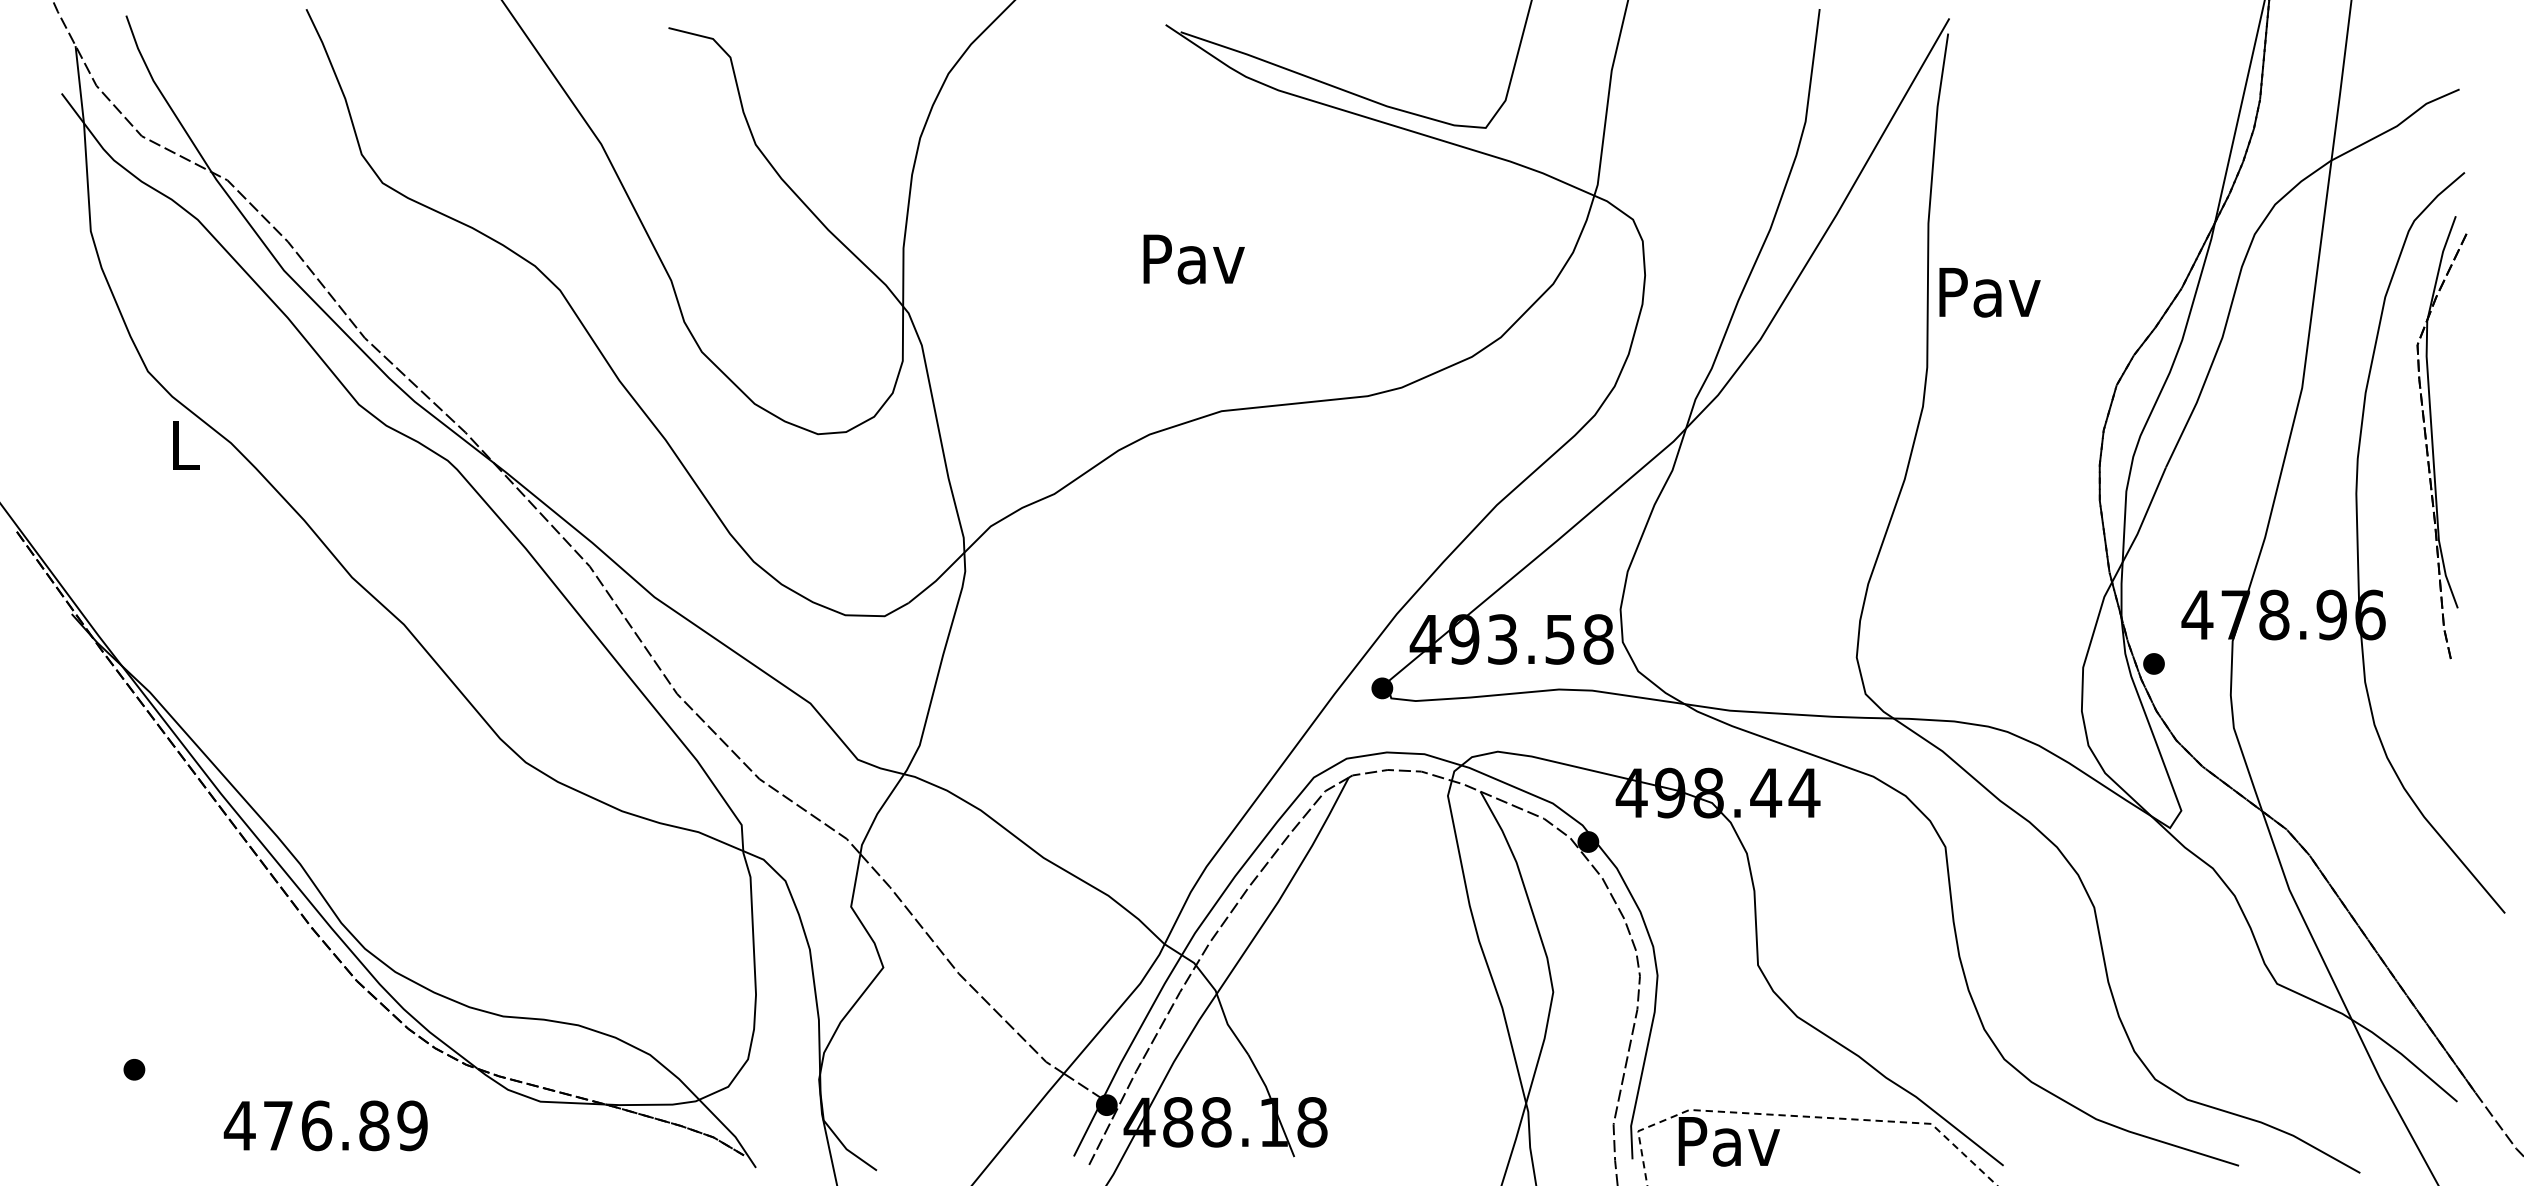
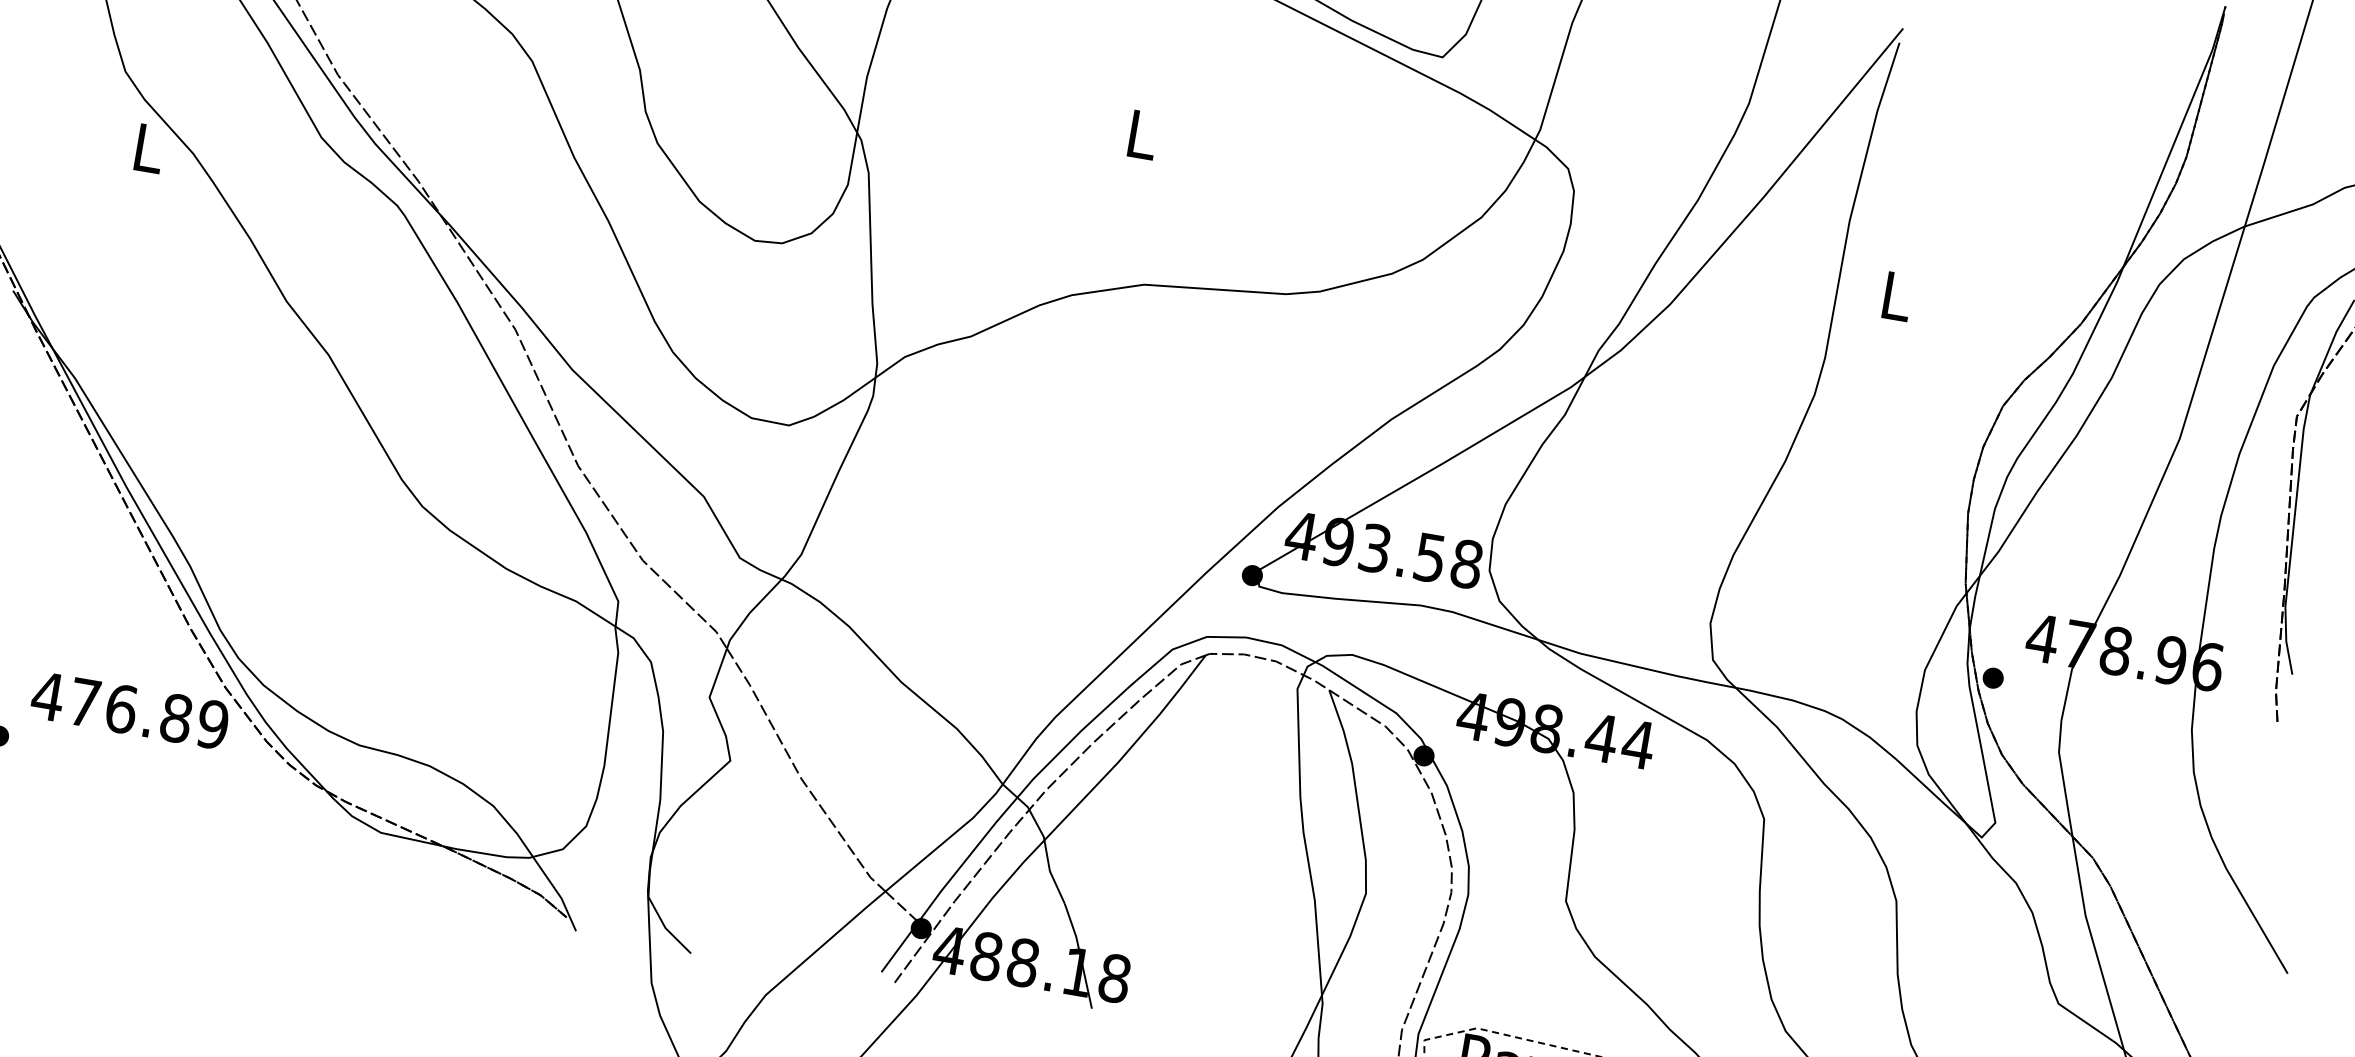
text: (1193, 259) -> (1142, 135), Pav -> L
text: (1989, 292) -> (1896, 296), Pav -> L
text: (325, 1125) -> (129, 710), moved

